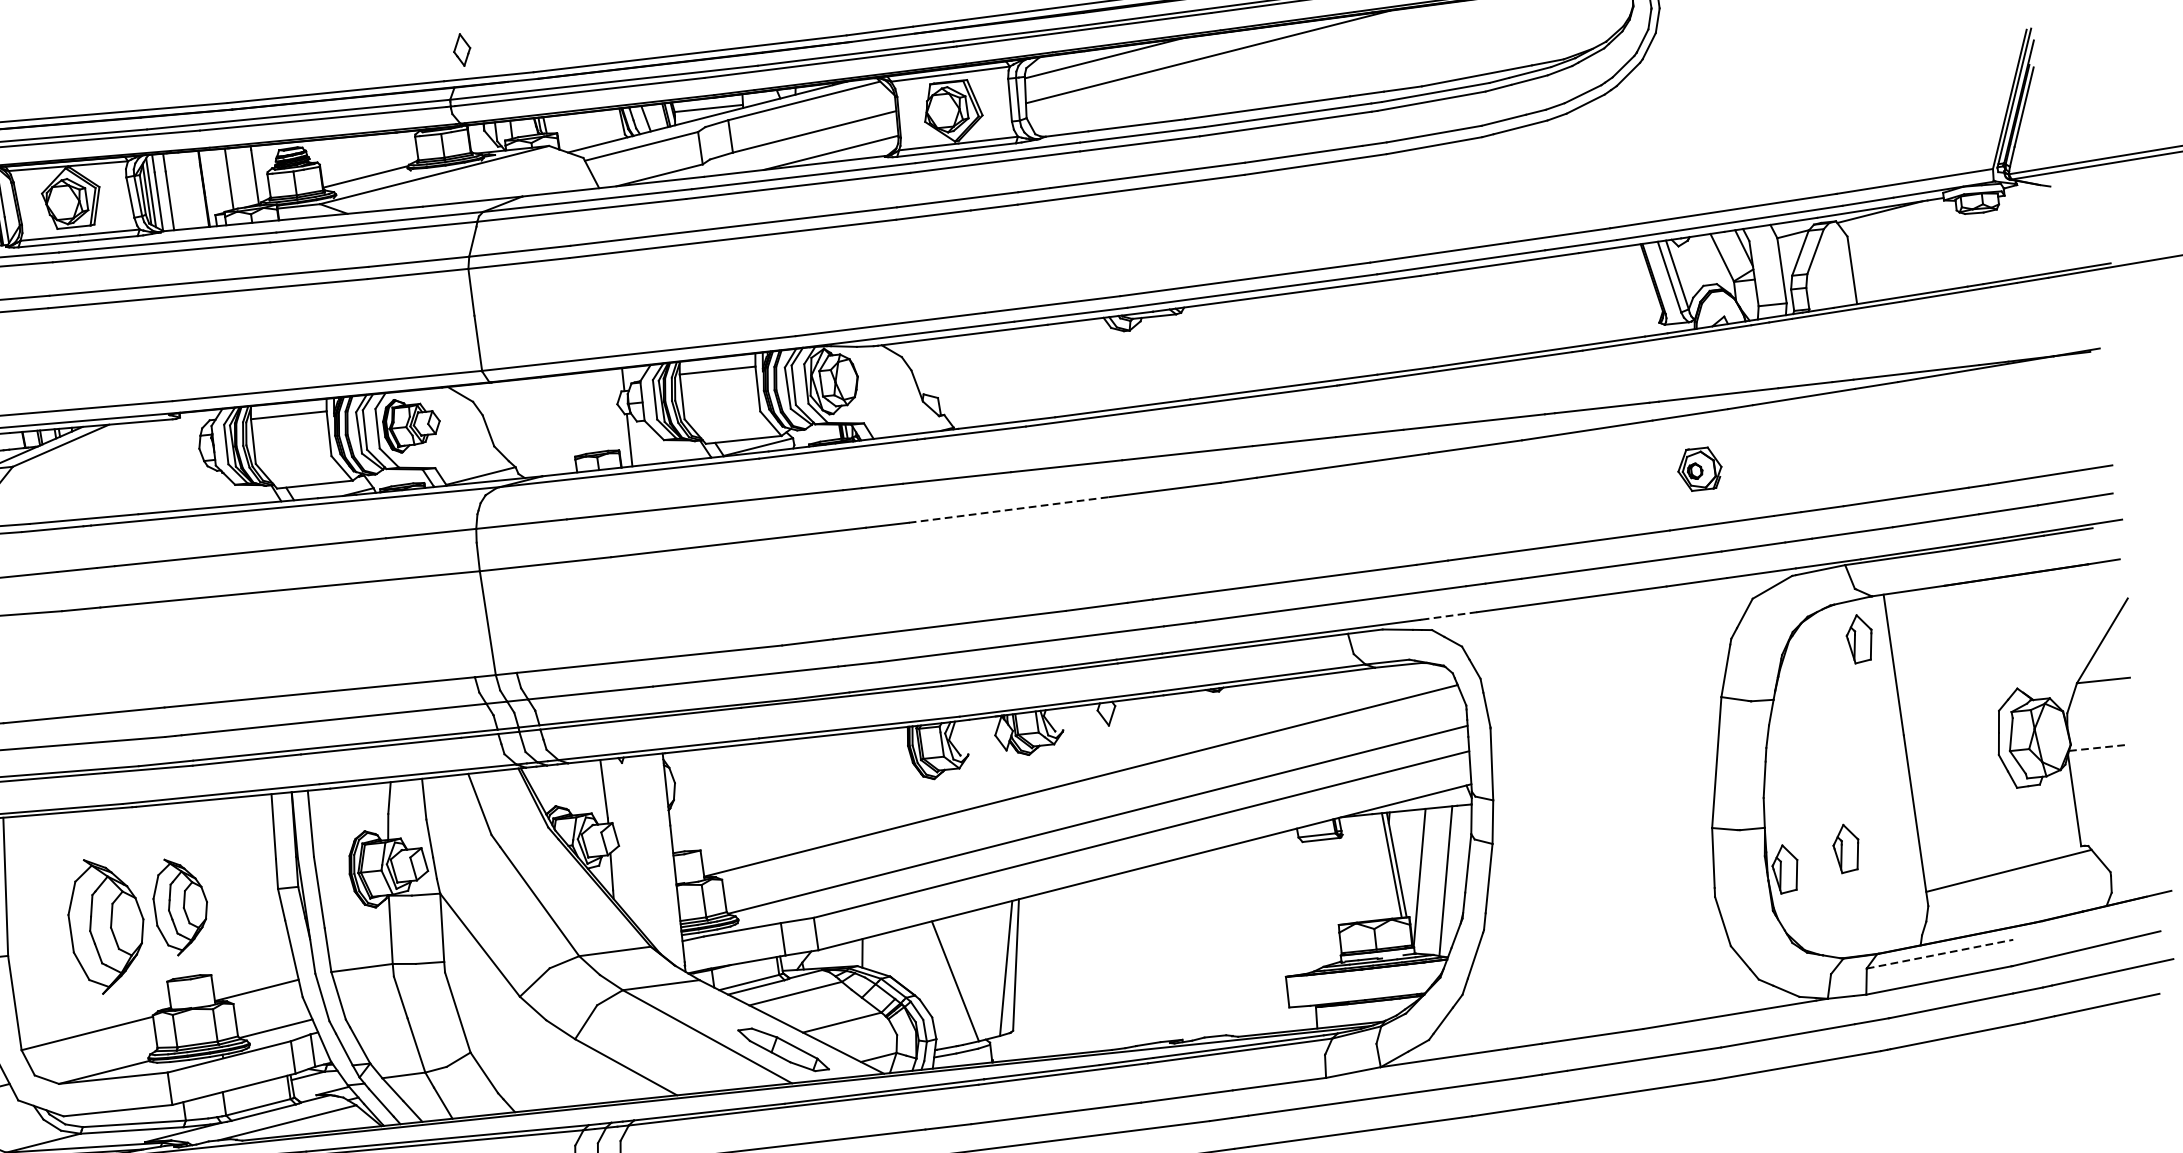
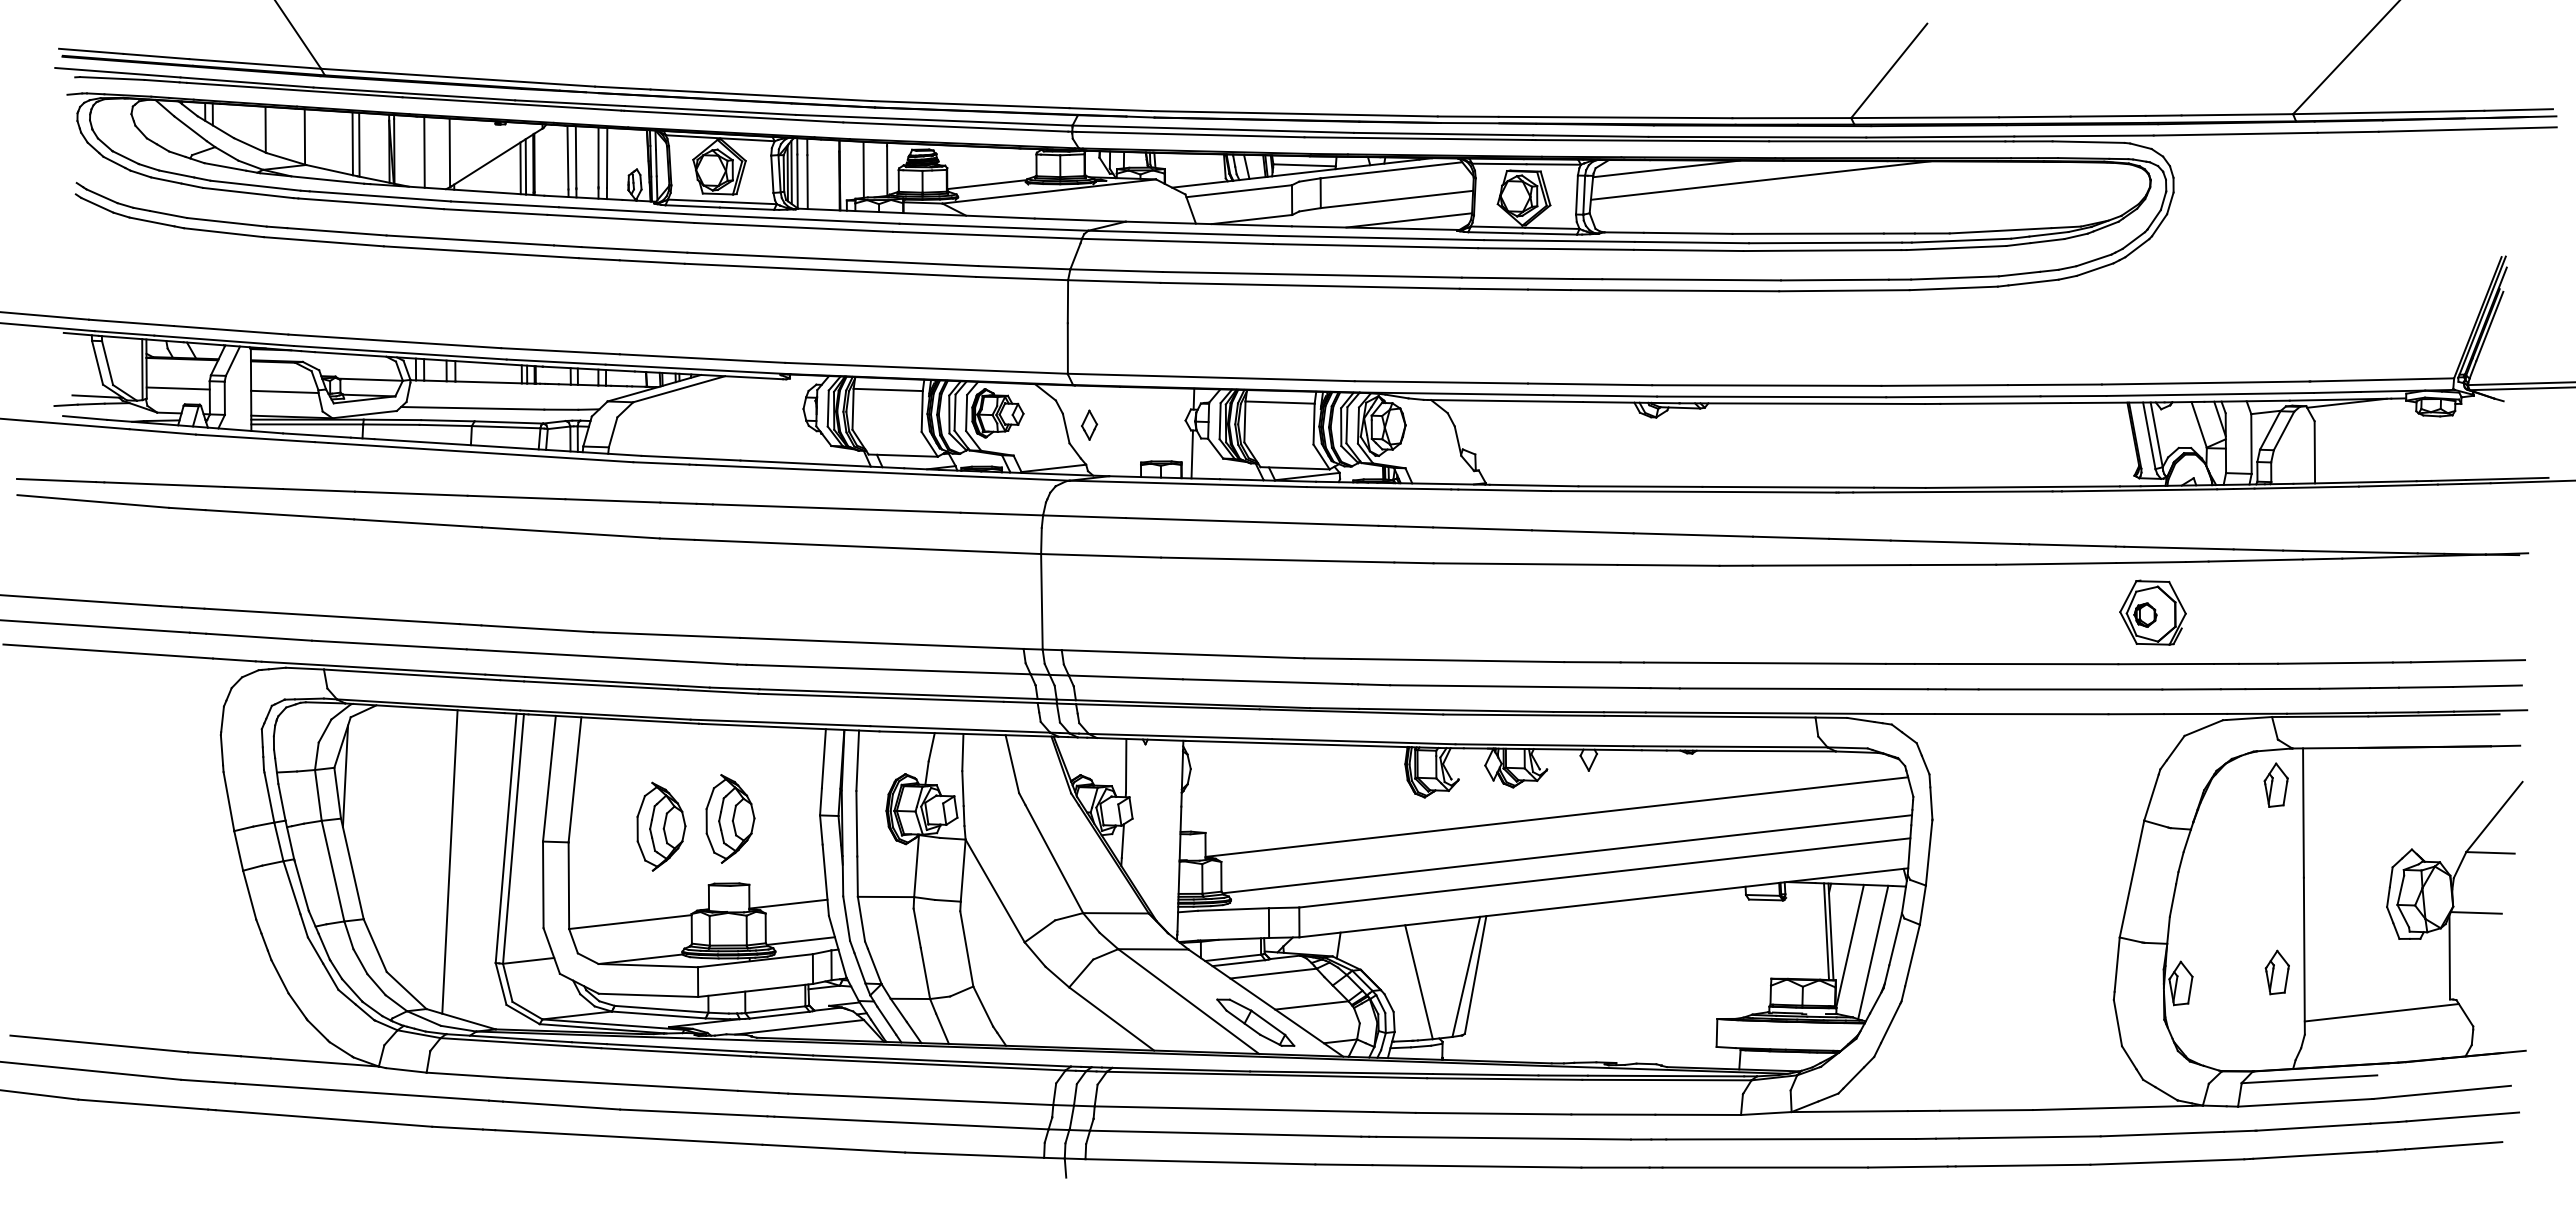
part: (462, 49) -> (1089, 424), moved
part: (1699, 469) -> (2152, 612), size x1.67
line: (1009, 510) -> (1525, 564), dashed -> solid
line: (1448, 615) -> (1908, 713), dashed -> solid
line: (2097, 747) -> (2476, 912), dashed -> solid
part: (1845, 848) -> (2276, 972), moved
part: (106, 924) -> (661, 826), size x0.71
line: (1940, 954) -> (2309, 1079), dashed -> solid

